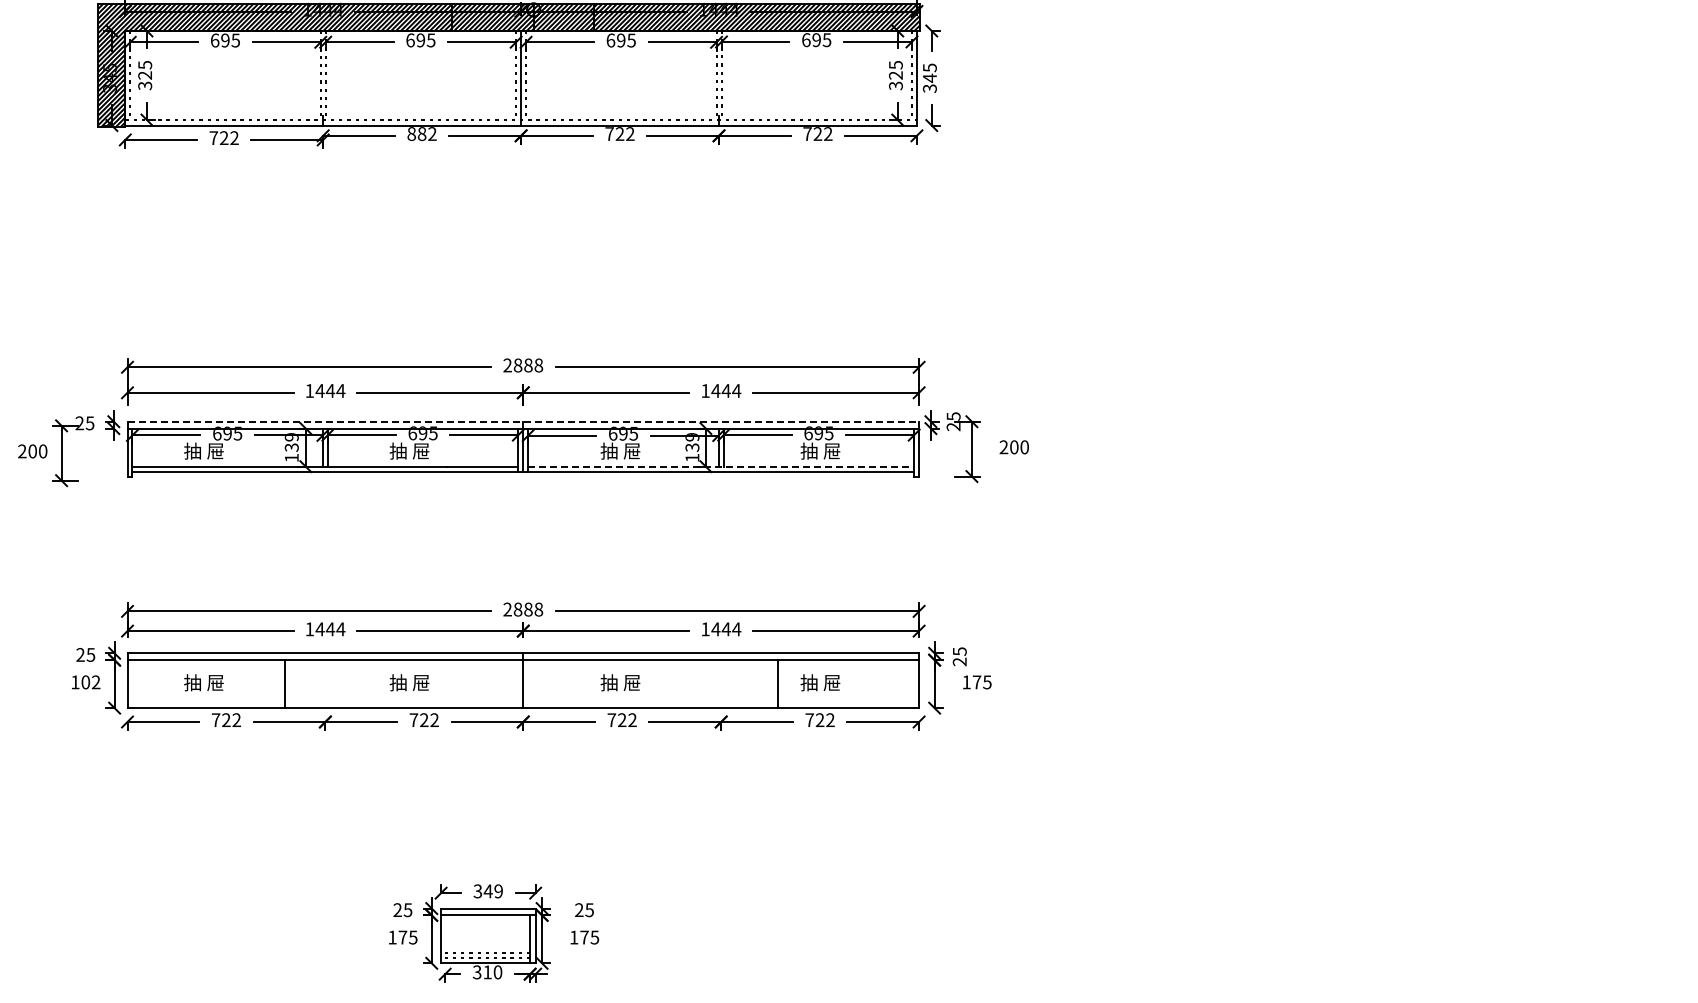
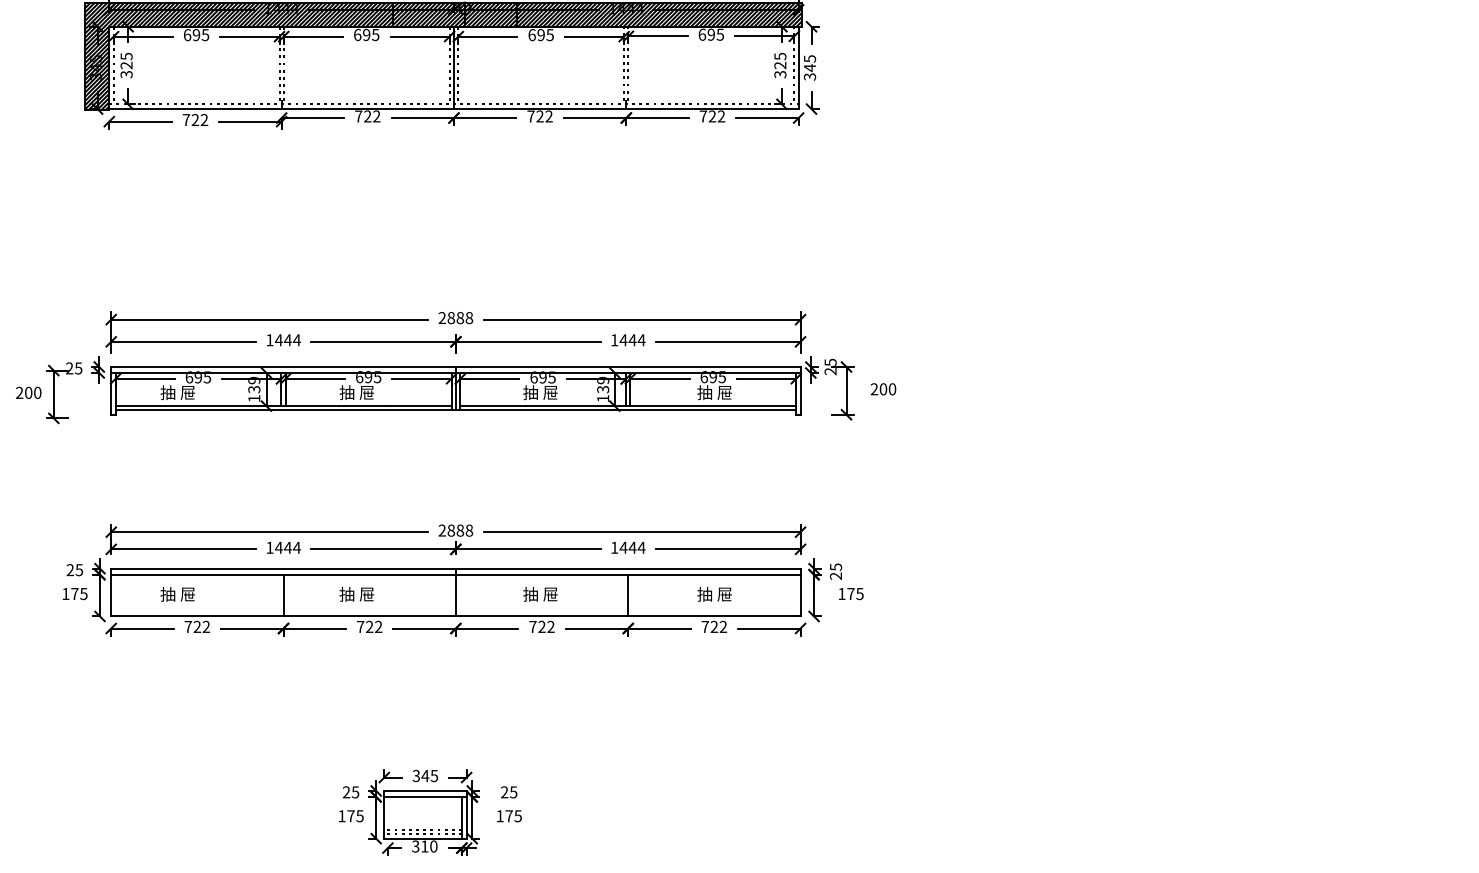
text: (416, 134) -> (362, 116), 882 -> 722
line: (523, 421) -> (456, 366), dashed -> solid
line: (721, 466) -> (628, 406), dashed -> solid
text: (90, 682) -> (78, 594), 102 -> 175
line: (285, 684) -> (283, 595), moved
line: (778, 684) -> (628, 595), moved
text: (498, 891) -> (434, 776), 349 -> 345

